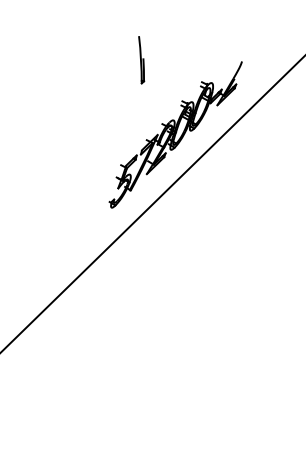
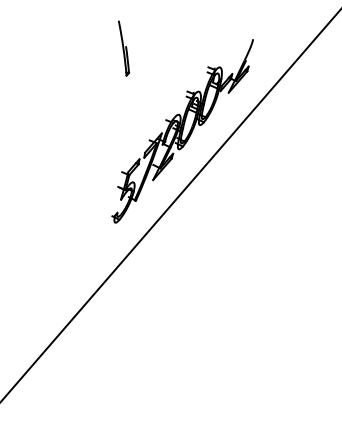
part: (141, 60) -> (124, 48), moved

